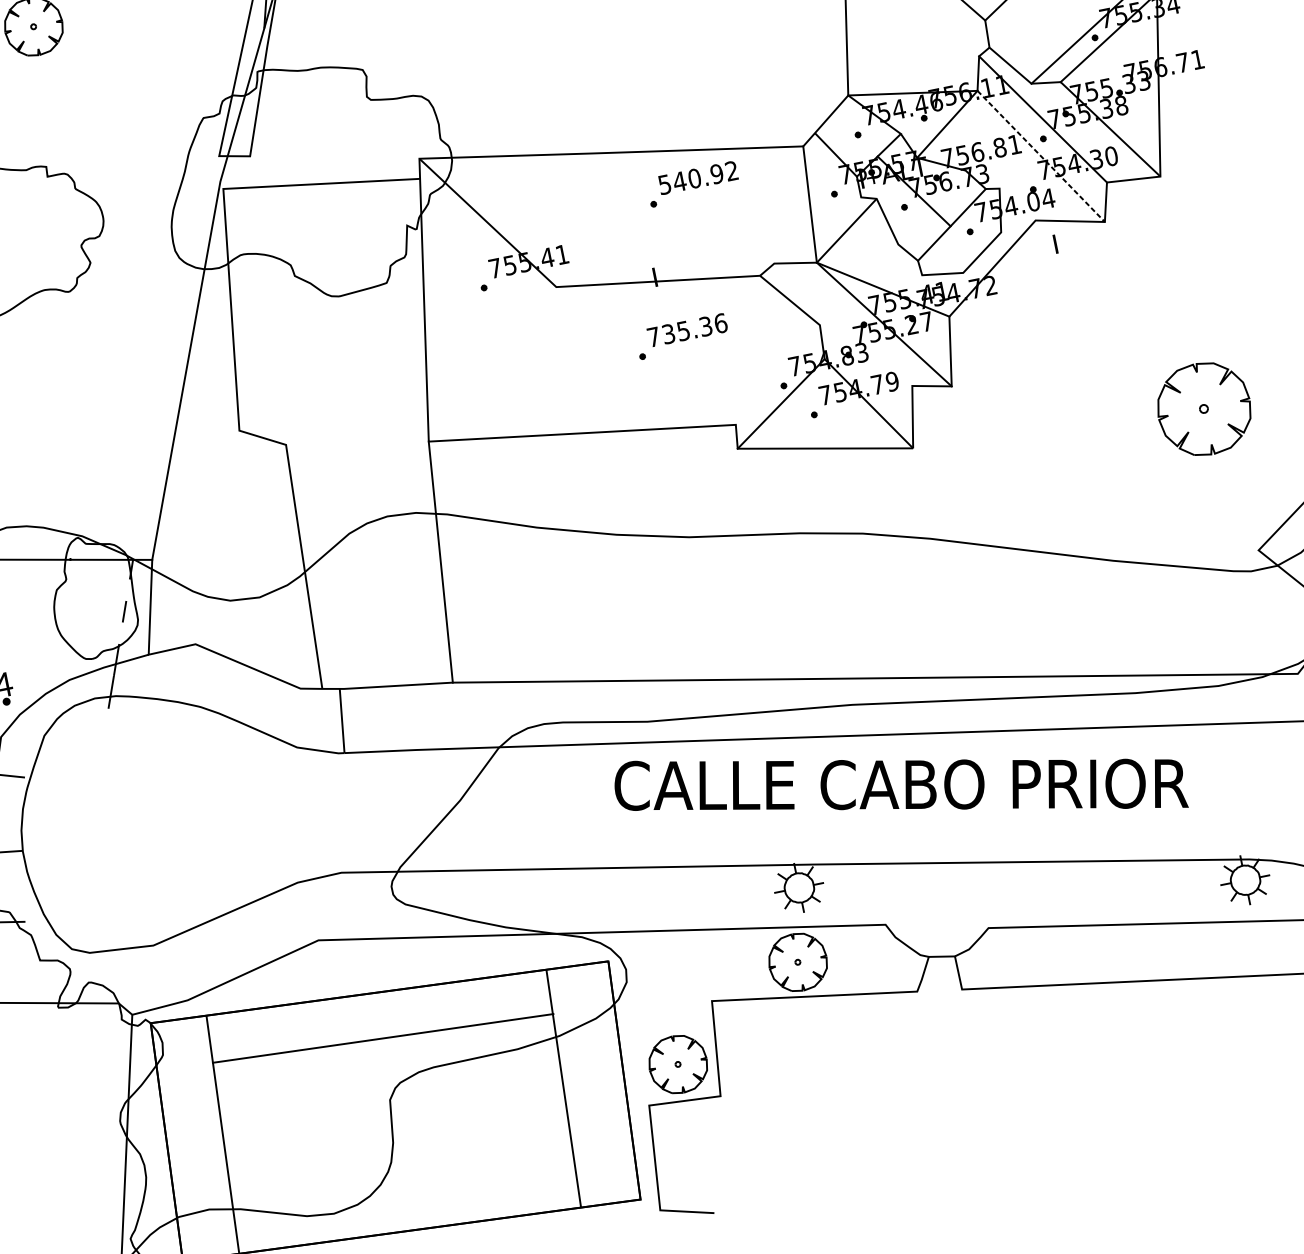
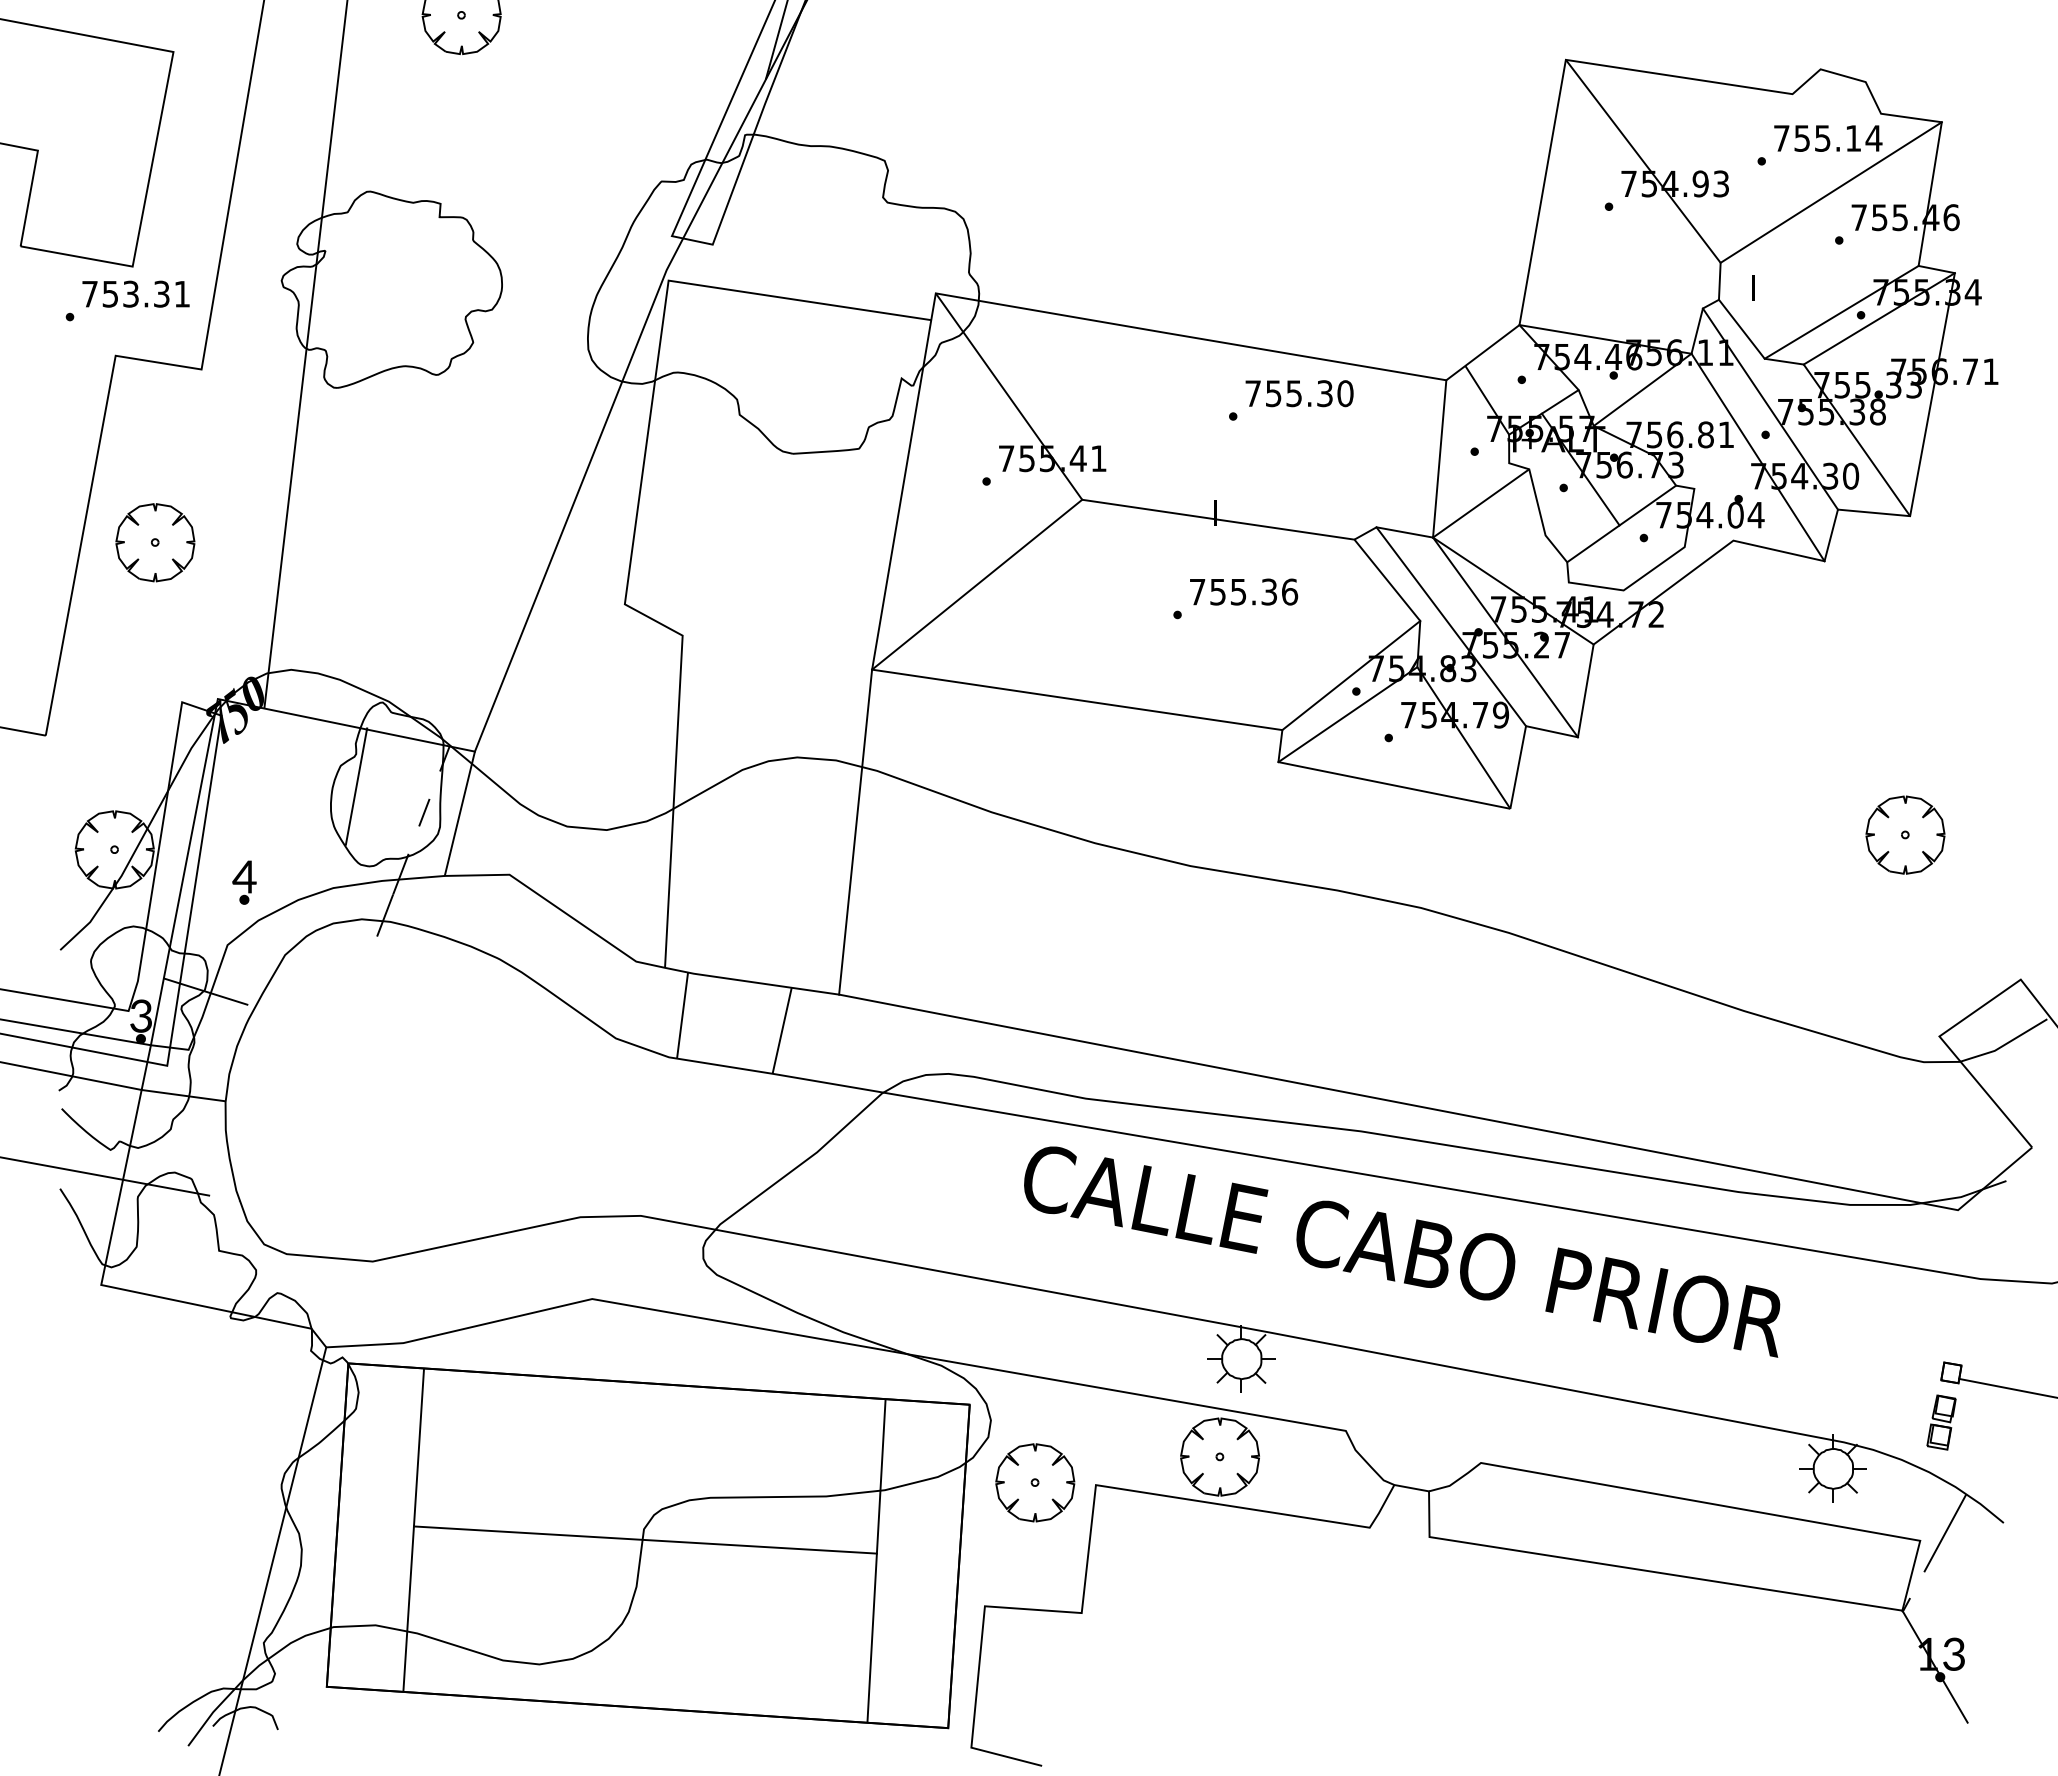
line: (1041, 156) -> (1758, 457), dashed -> solid
text: (698, 177) -> (1299, 393), 540.92 -> 755.30
text: (1055, 243) -> (1753, 287), moved
line: (843, 324) -> (1451, 626), added
text: (668, 333) -> (1218, 591), 735.36 -> 755.36
line: (492, 364) -> (977, 584), added
line: (778, 374) -> (1351, 675), added
part: (1204, 408) -> (1905, 834), size x0.62
line: (70, 602) -> (355, 786), added
line: (416, 717) -> (781, 1030), added
line: (382, 1038) -> (644, 1539), moved
part: (678, 1064) -> (1035, 1482), moved

